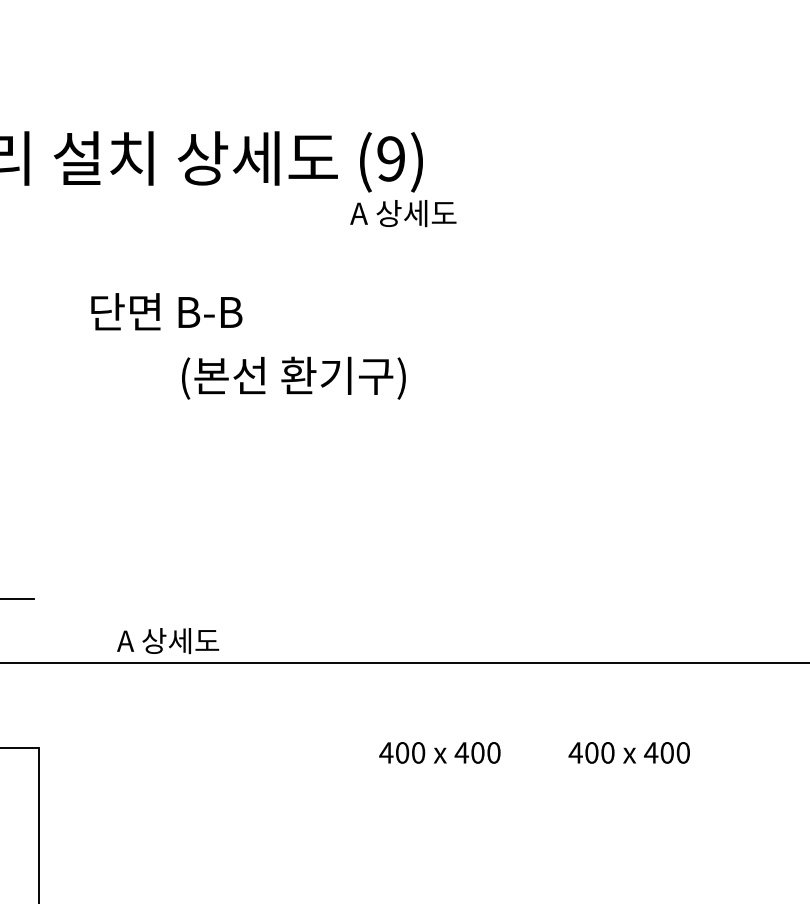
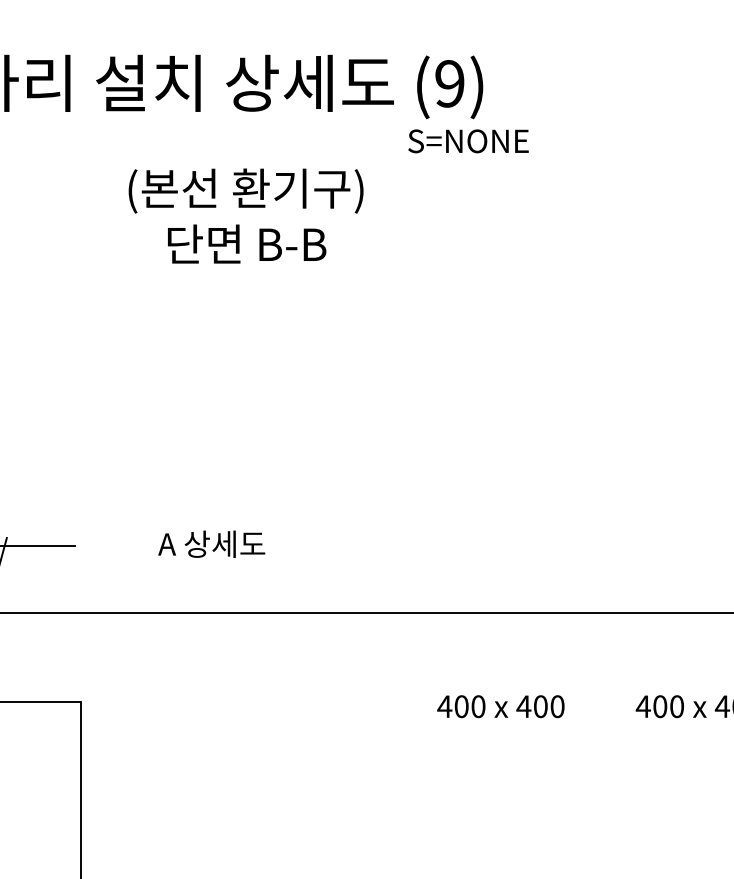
text: (408, 213) -> (467, 141), A 상세도 -> S=NONE
text: (166, 311) -> (246, 243), moved
text: (293, 377) -> (245, 190), moved
text: (168, 641) -> (212, 544), moved

